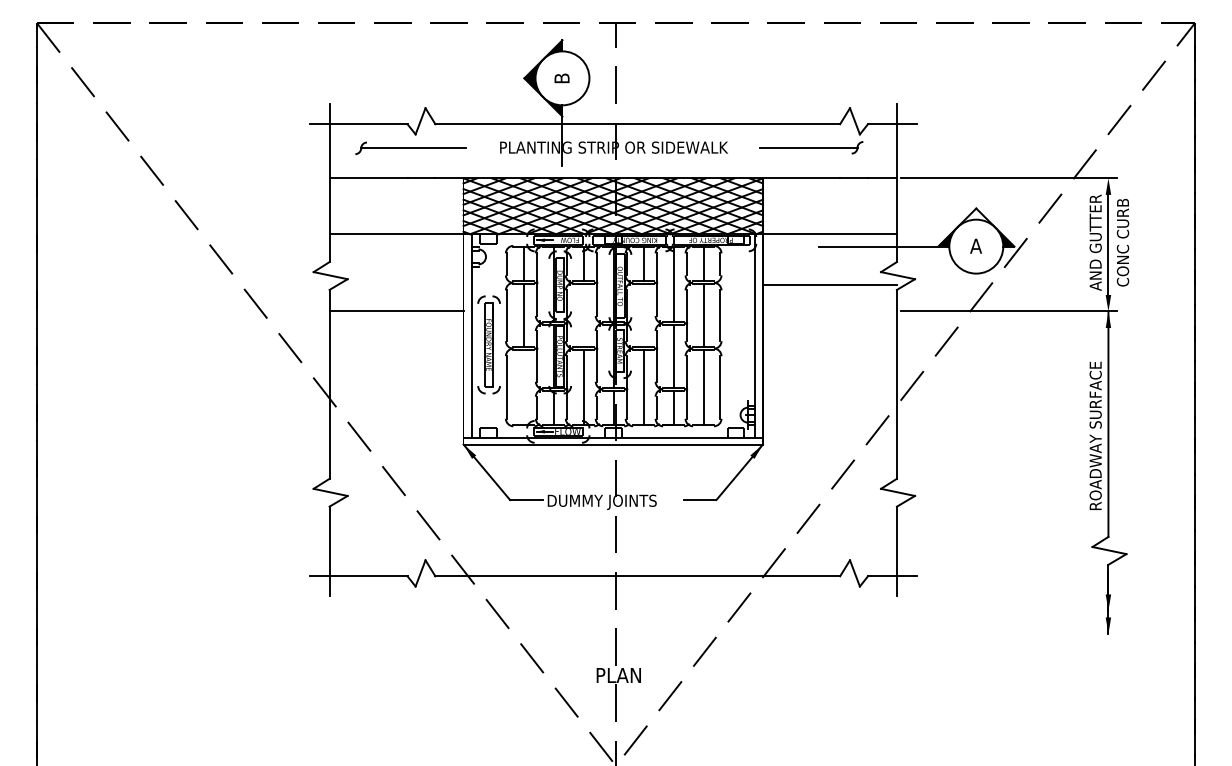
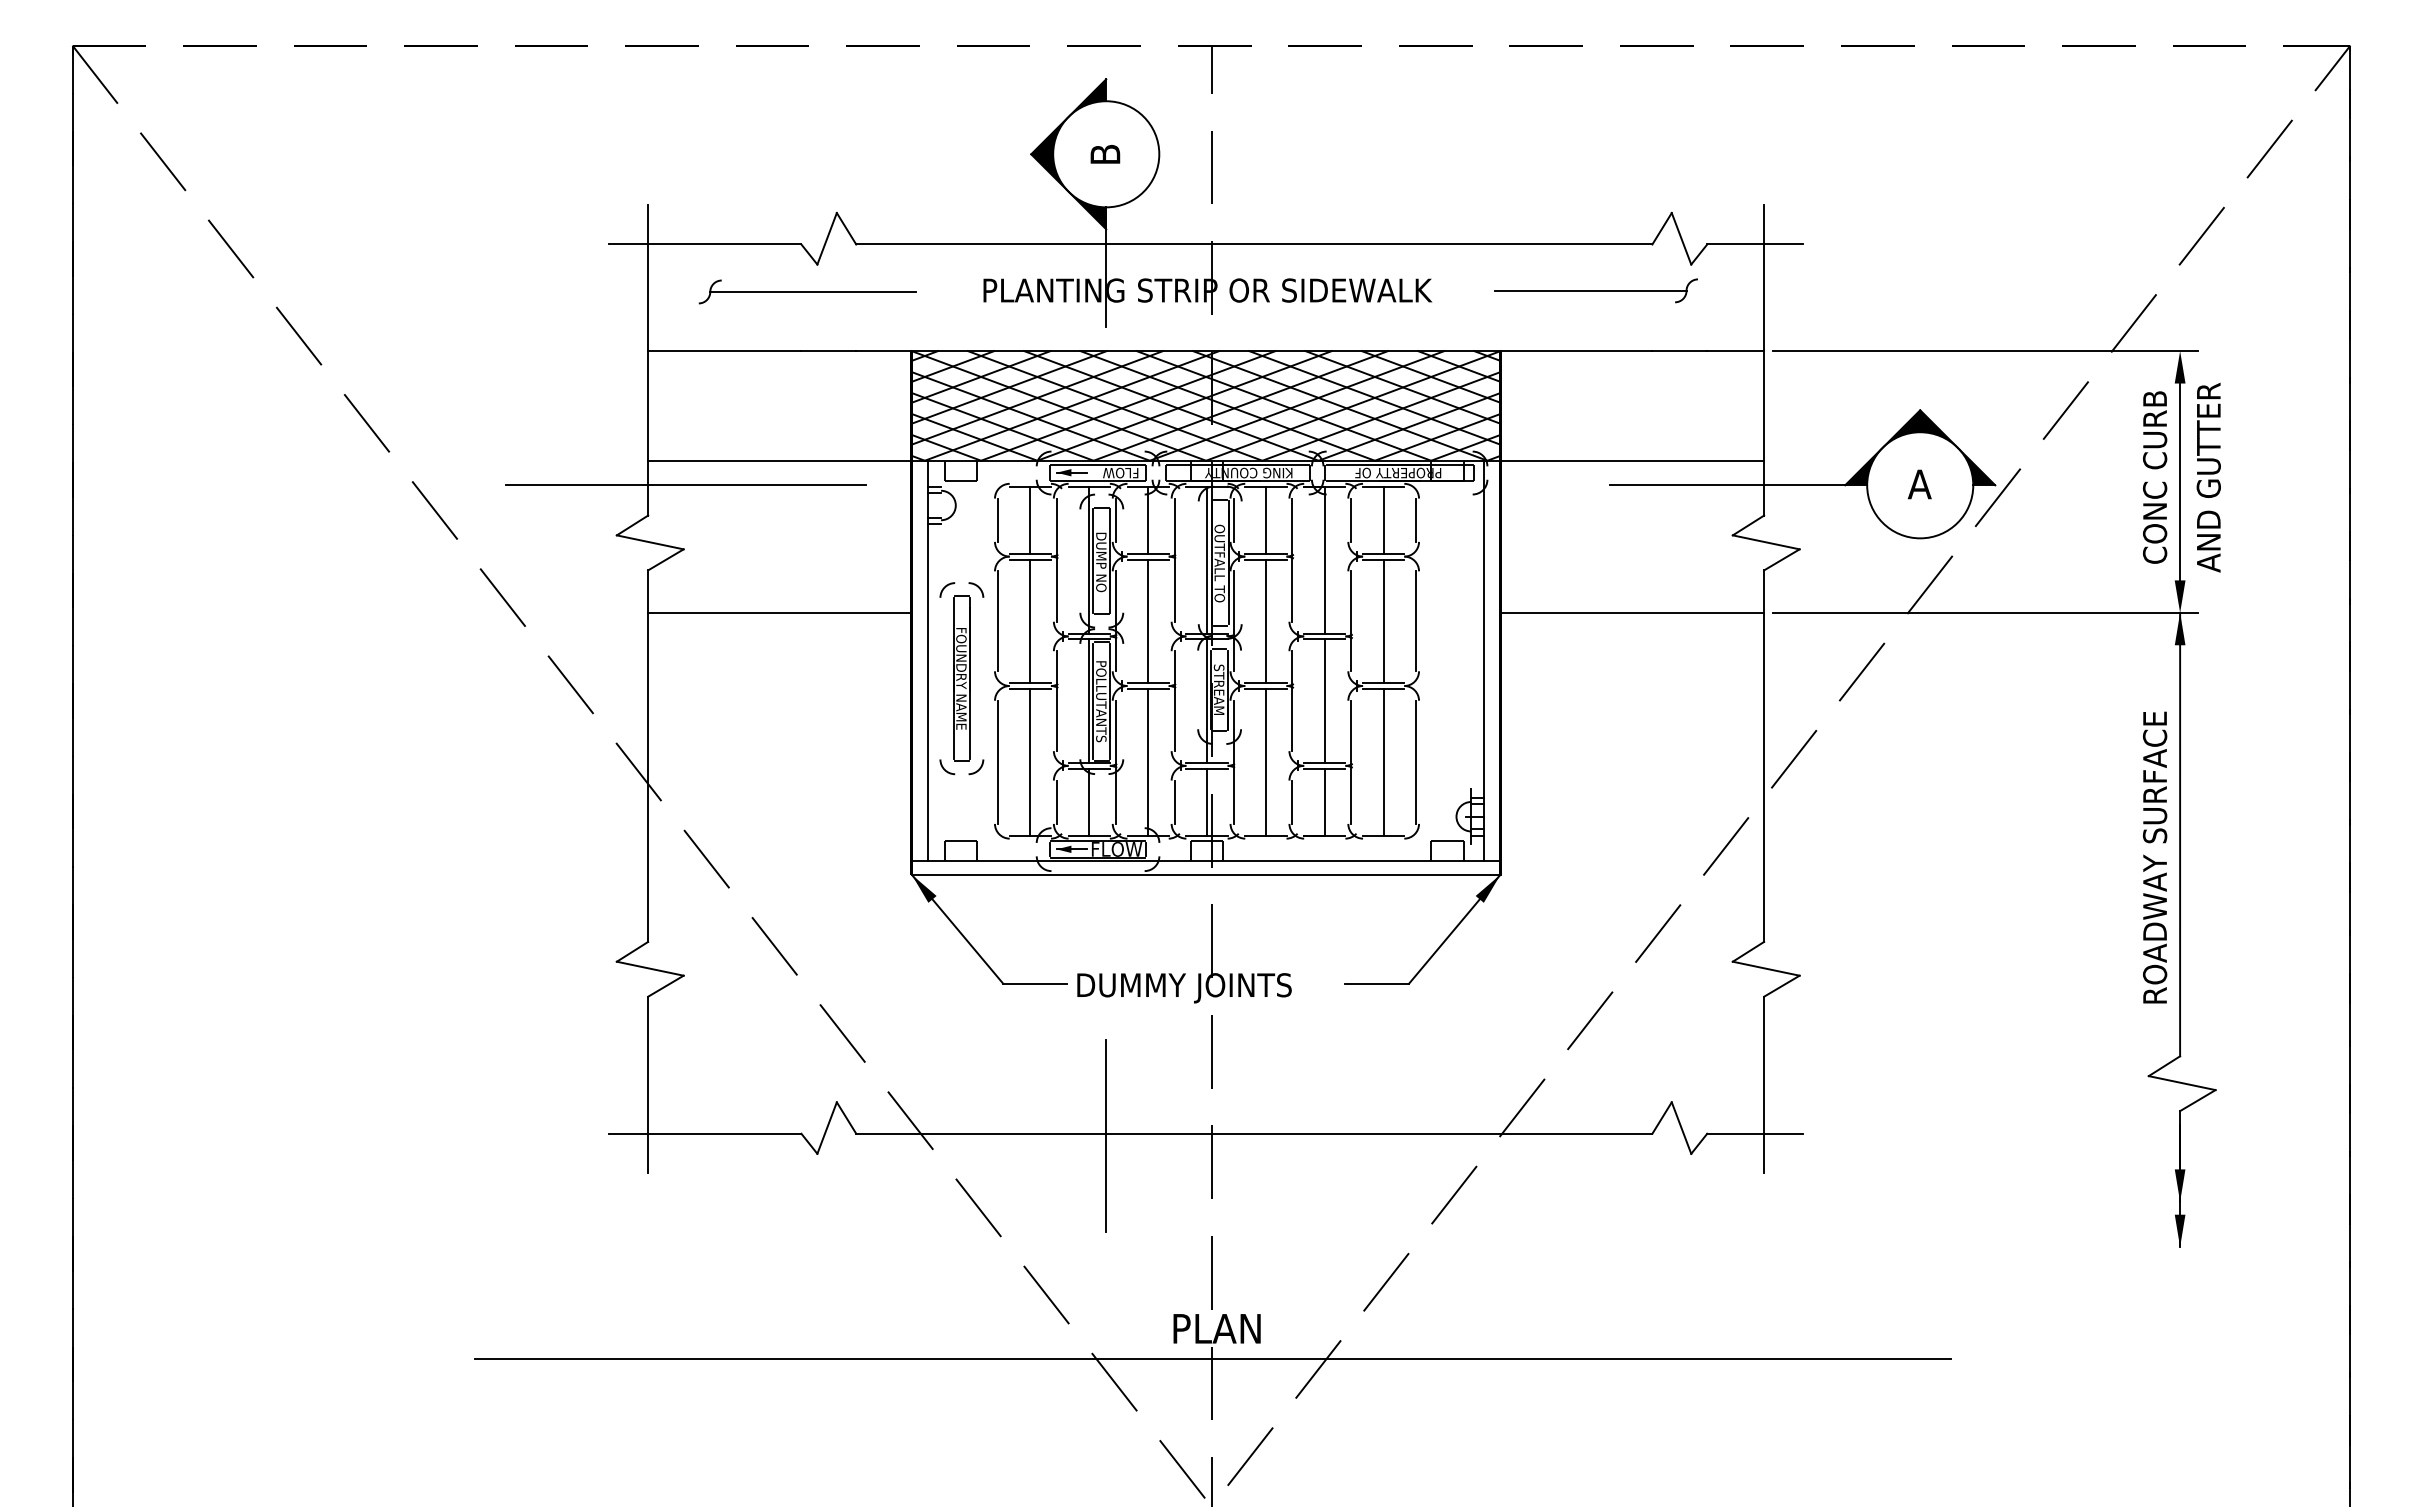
fill: (976, 217) -> (1920, 427), added
text: (1095, 242) -> (2154, 477), AND GUTTER -> CONC CURB
text: (1122, 242) -> (2207, 477), CONC CURB -> AND GUTTER
line: (348, 246) -> (685, 485), added
line: (829, 285) -> (1631, 612), moved
line: (583, 315) -> (1147, 620), added
line: (643, 315) -> (1265, 620), added
line: (523, 387) -> (1029, 762), added
line: (562, 577) -> (1106, 1136), added
line: (616, 690) -> (1212, 1358), added

